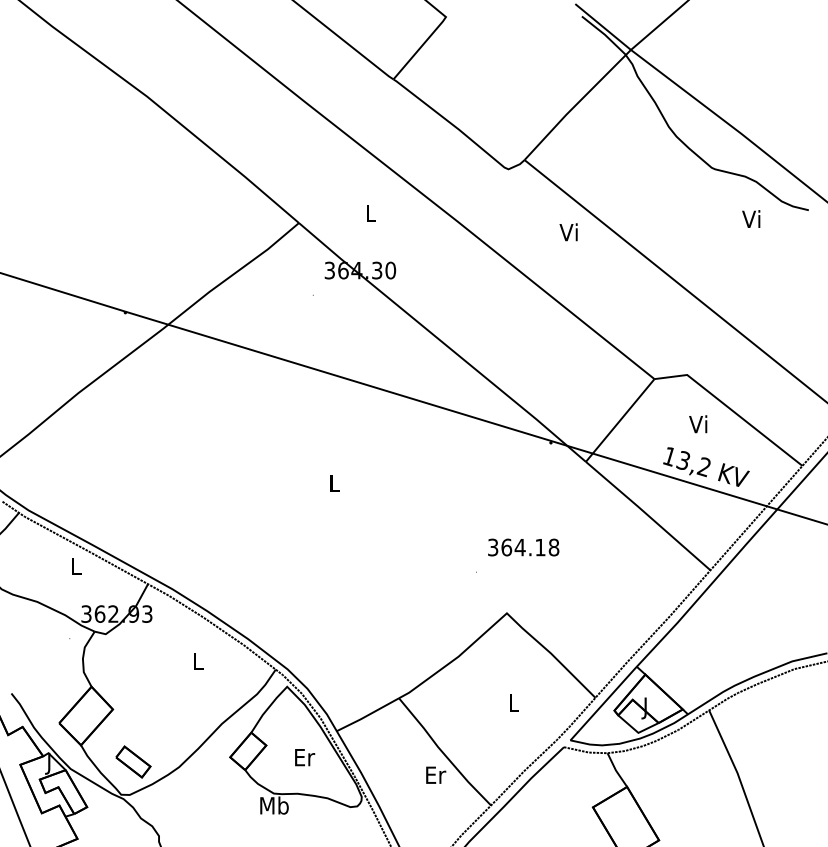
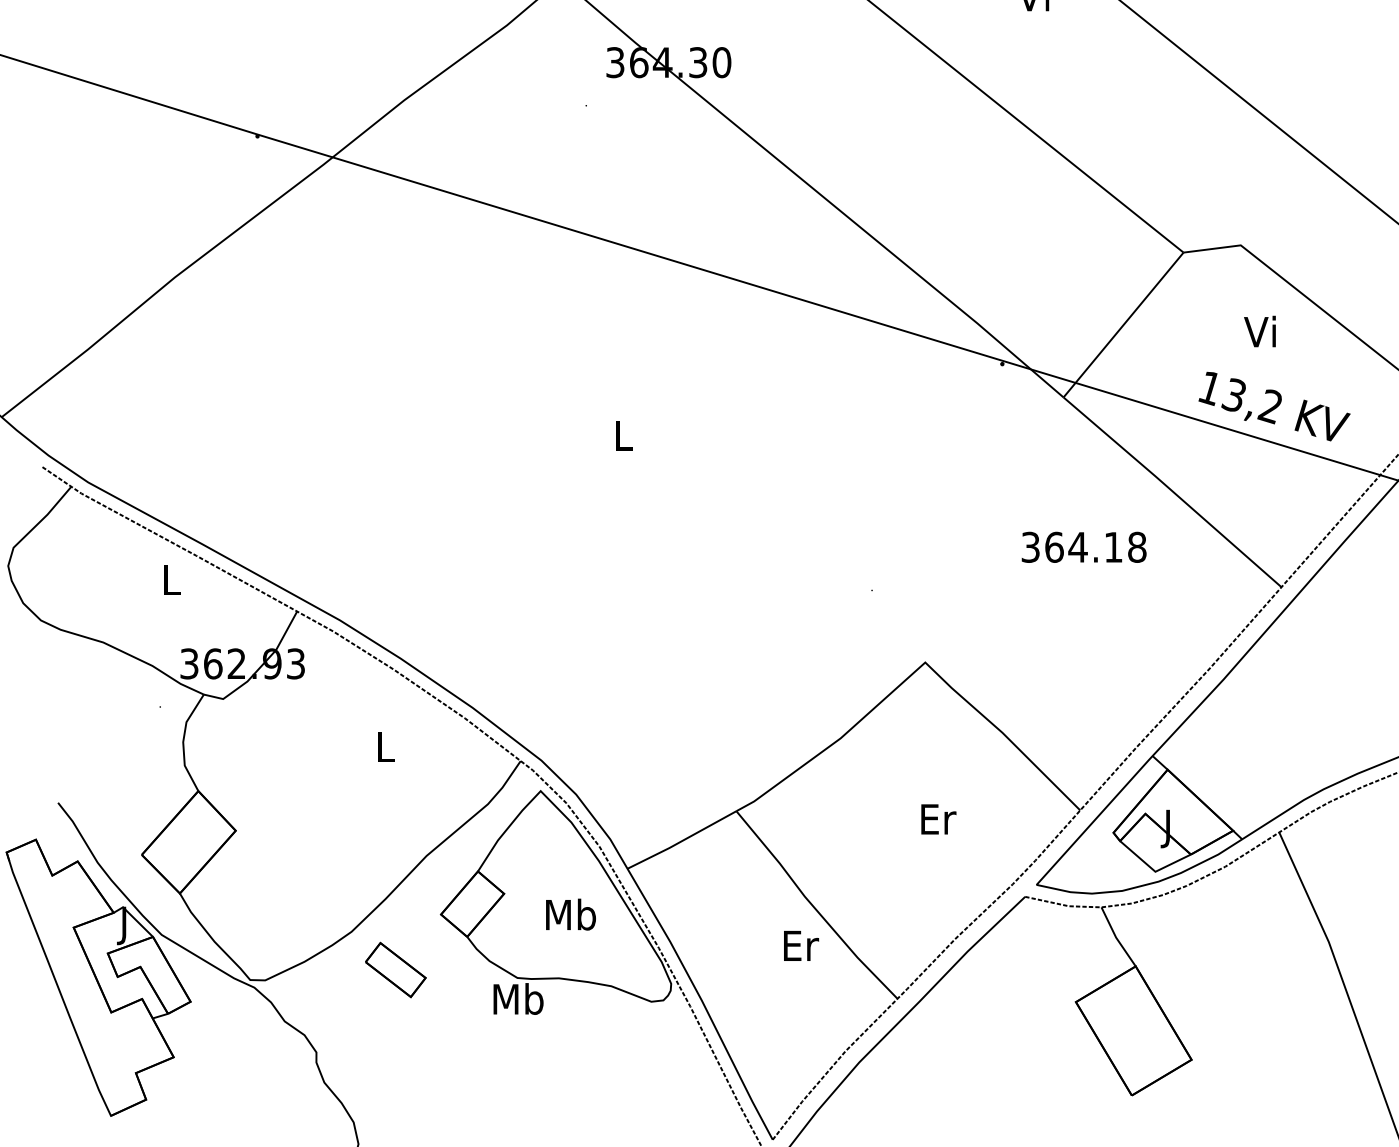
text: (523, 547) -> (1083, 547), moved
text: (514, 702) -> (938, 818), L -> Er
text: (304, 757) -> (571, 914), Er -> Mb
part: (133, 761) -> (395, 969), moved

